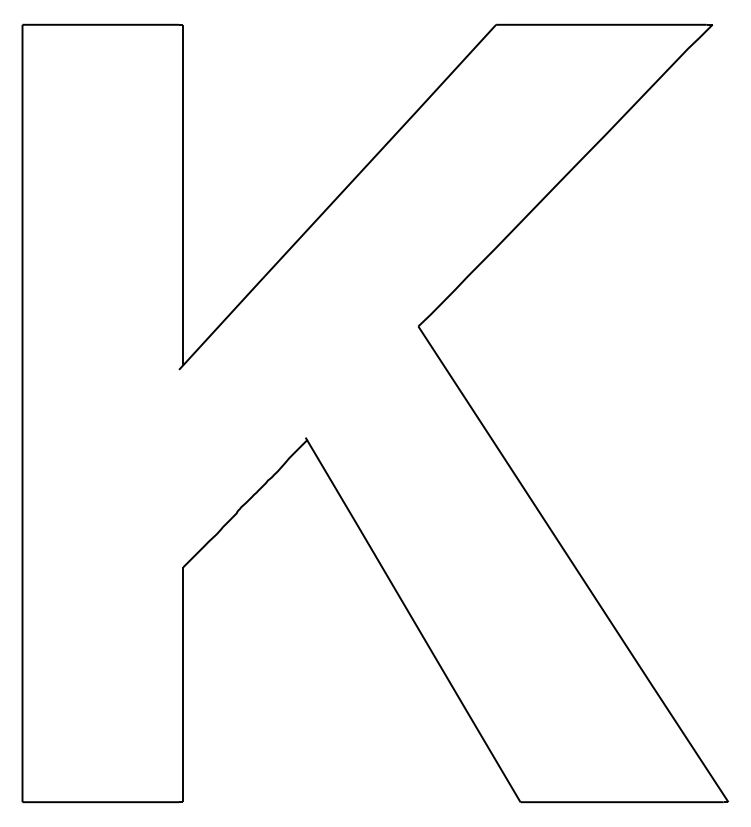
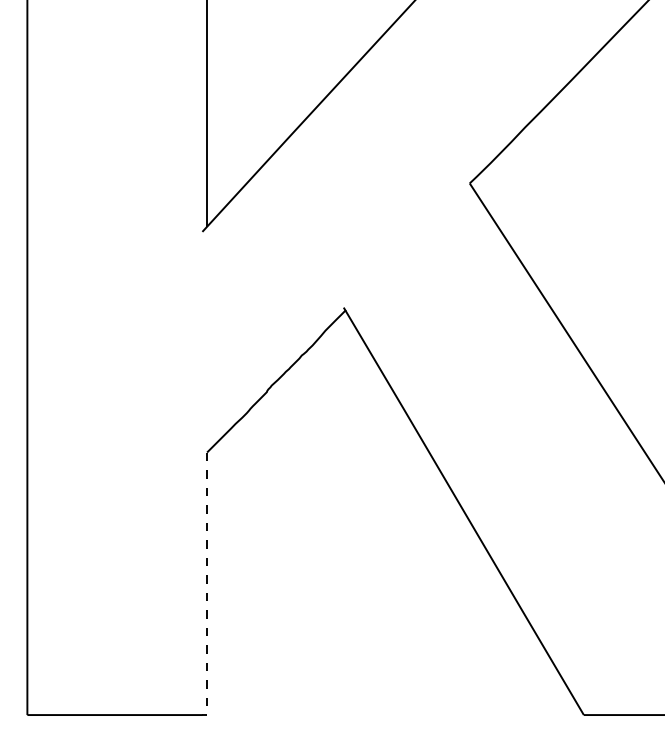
line: (183, 685) -> (207, 584), solid -> dashed

